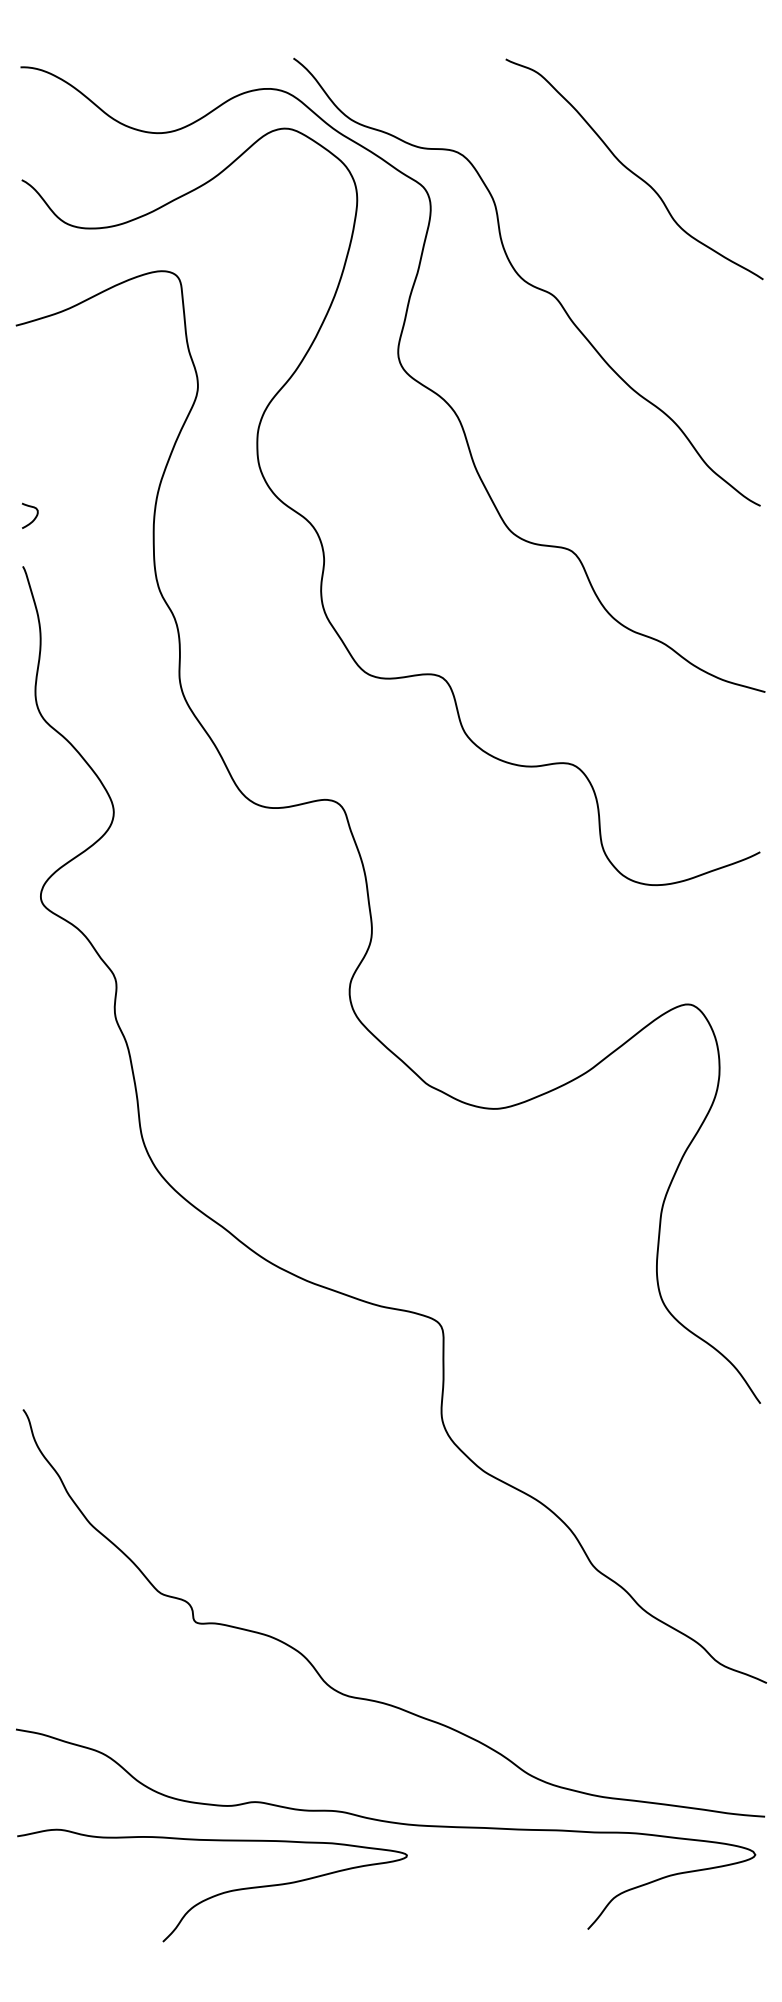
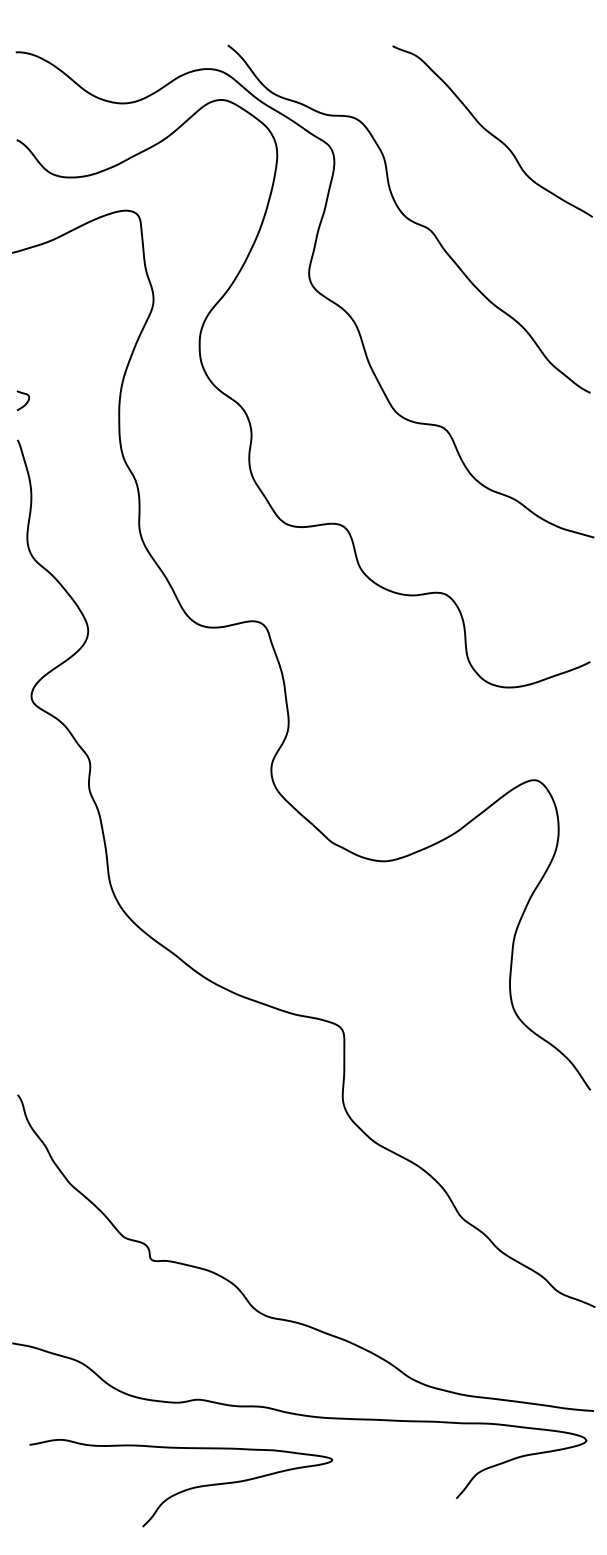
curve: (215, 1894) -> (183, 1490), moved

